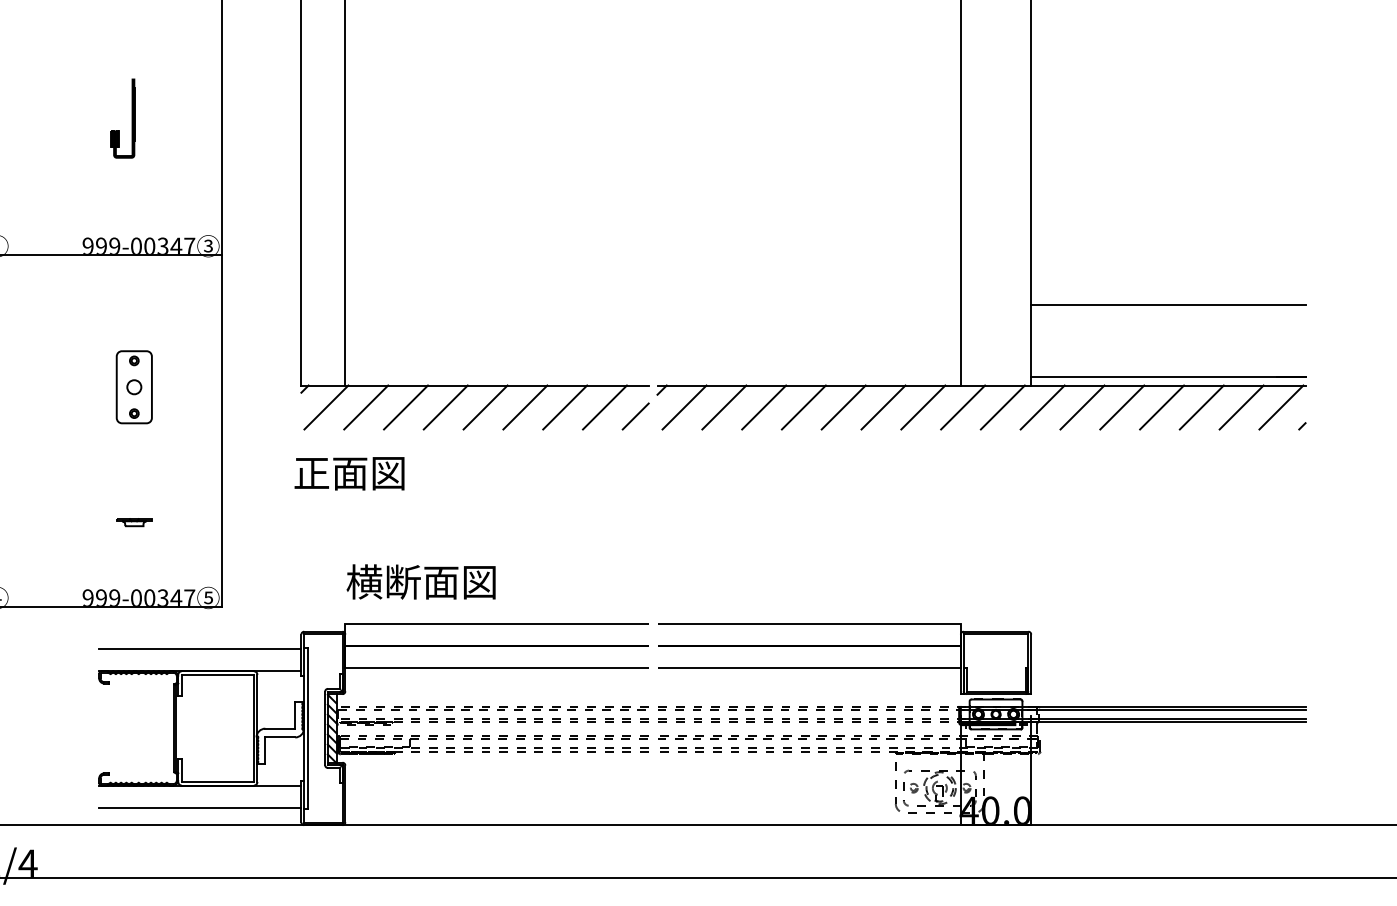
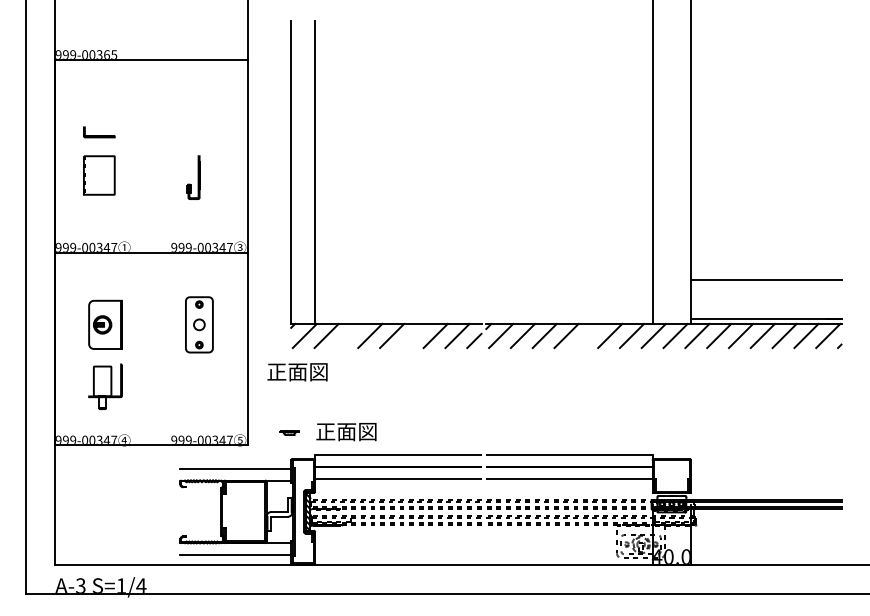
part: (134, 386) -> (199, 324), size x1.4
line: (406, 406) -> (348, 335), removed
line: (524, 406) -> (413, 335), removed
line: (843, 406) -> (588, 335), removed
text: (349, 474) -> (297, 372), moved
part: (134, 521) -> (289, 432), moved
text: (420, 581) -> (356, 431), 横断面図 -> 正面図

